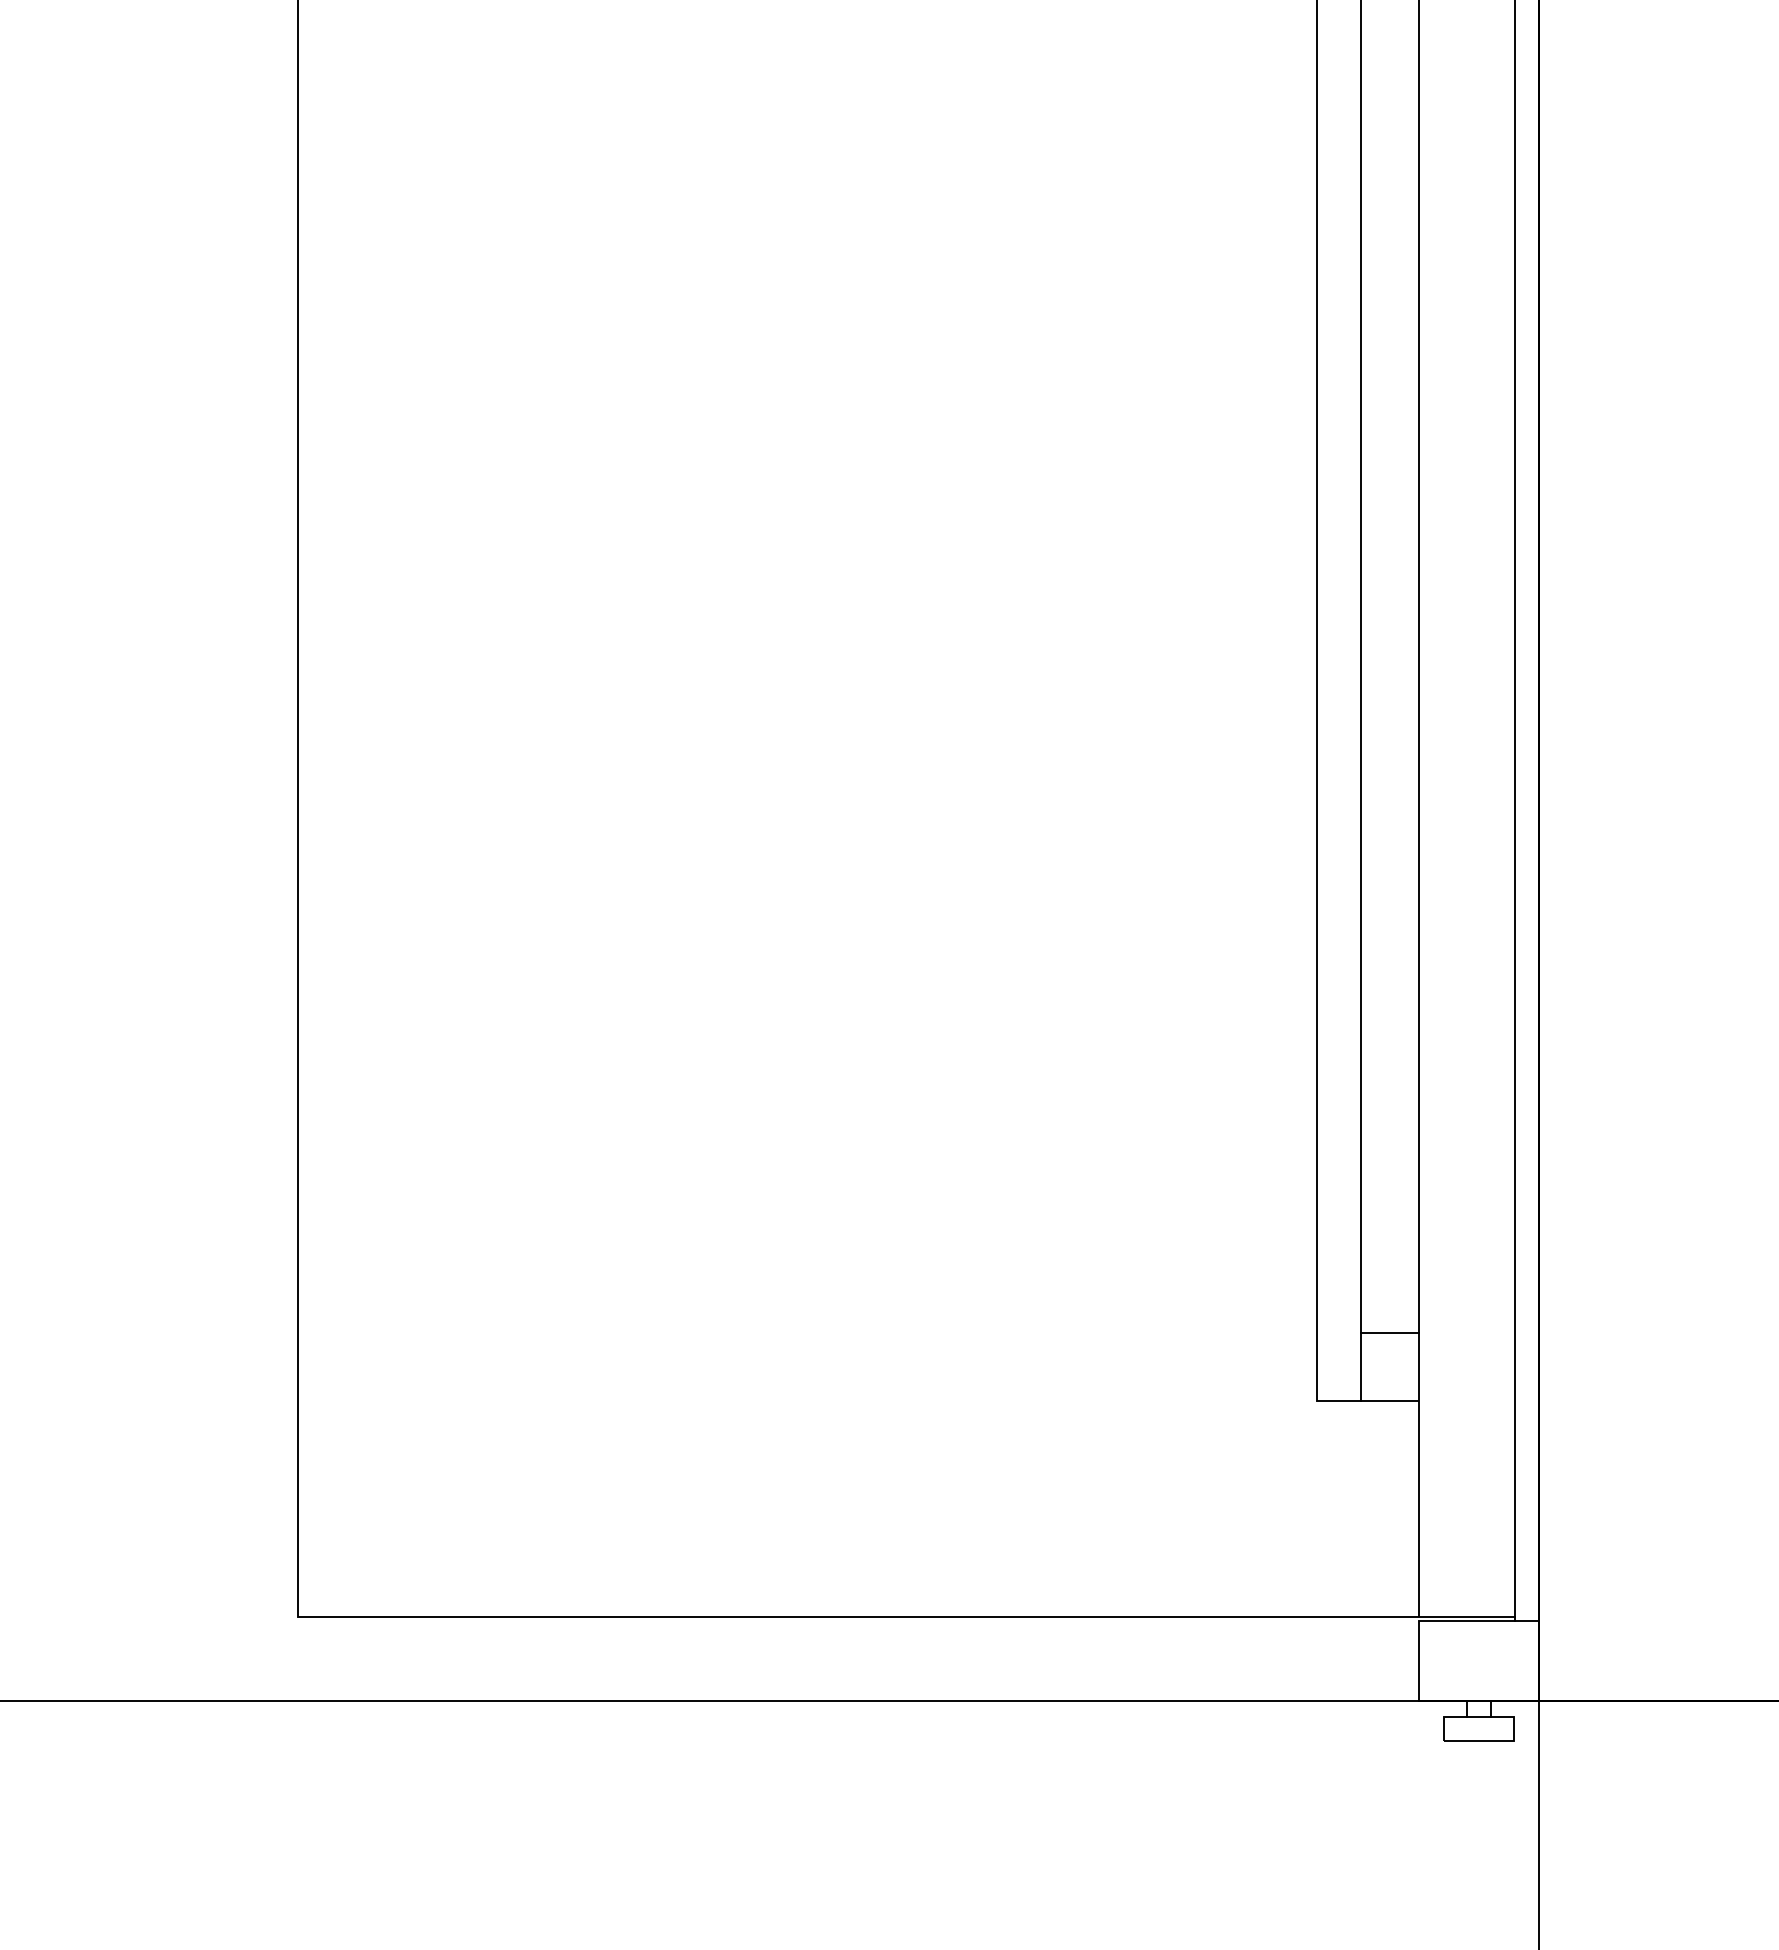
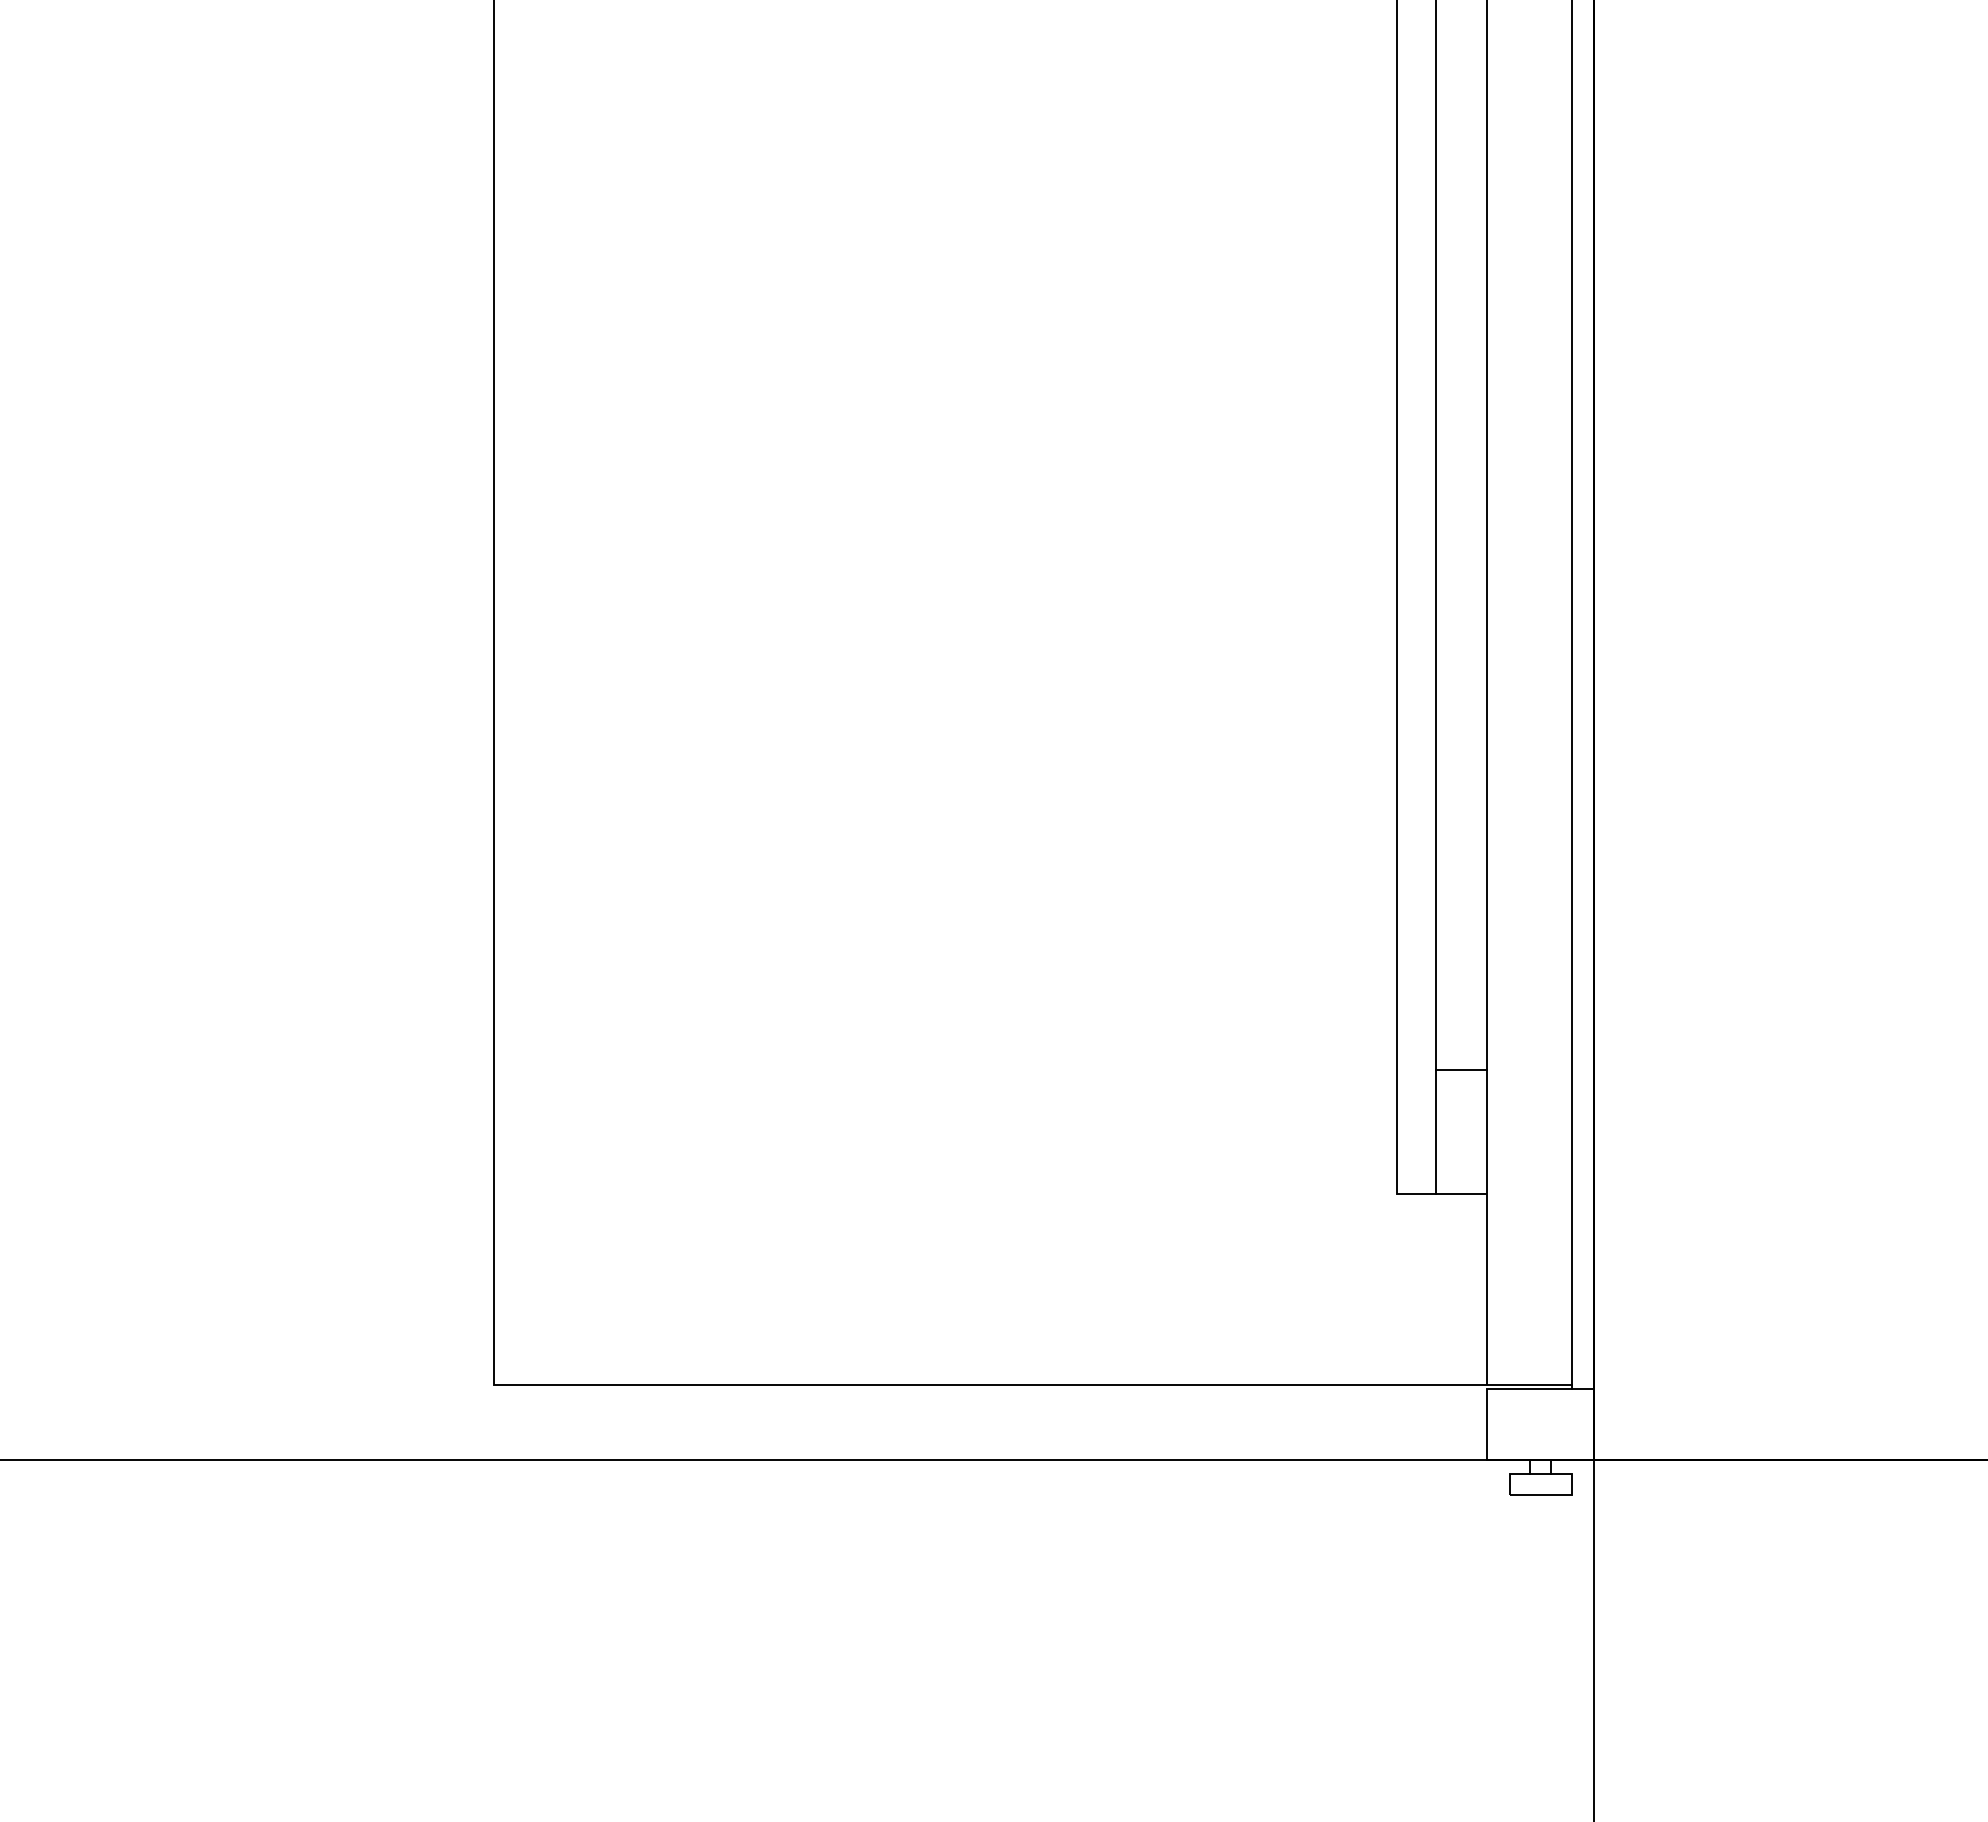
line: (1389, 1333) -> (1461, 1069), moved

